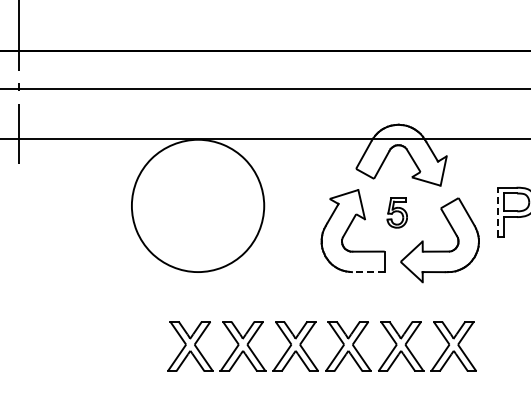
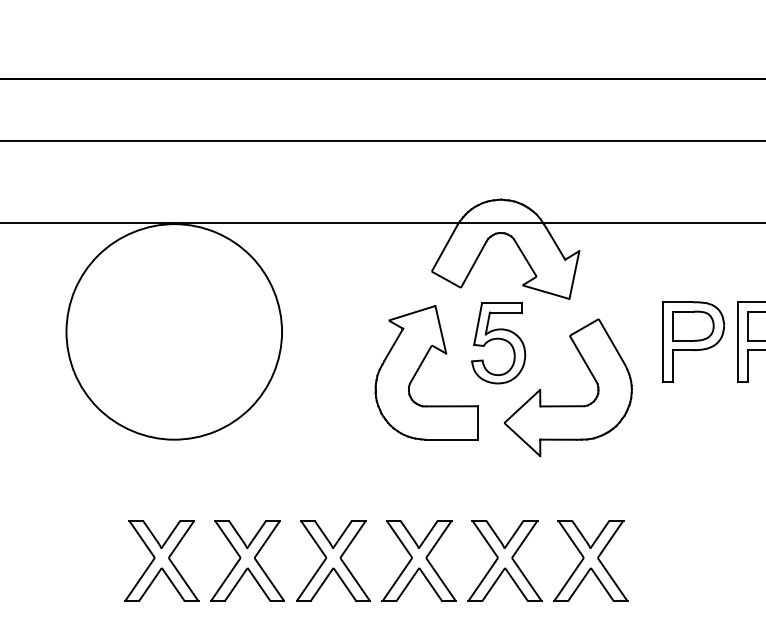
part: (397, 212) -> (499, 342), size x1.67
line: (497, 212) -> (662, 342), dashed -> solid
line: (367, 272) -> (450, 440), dashed -> solid

